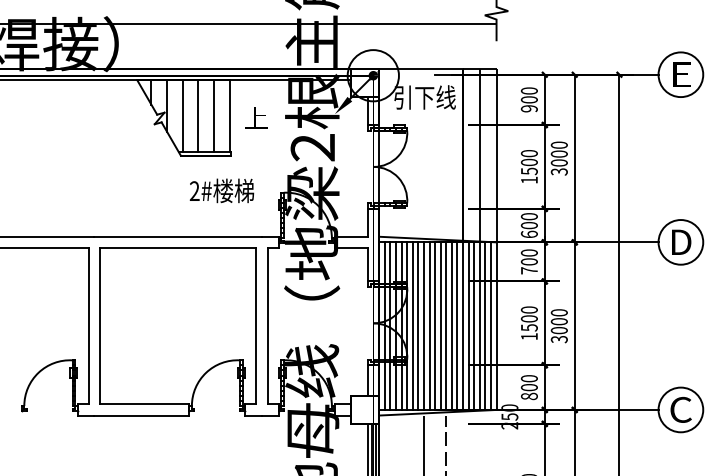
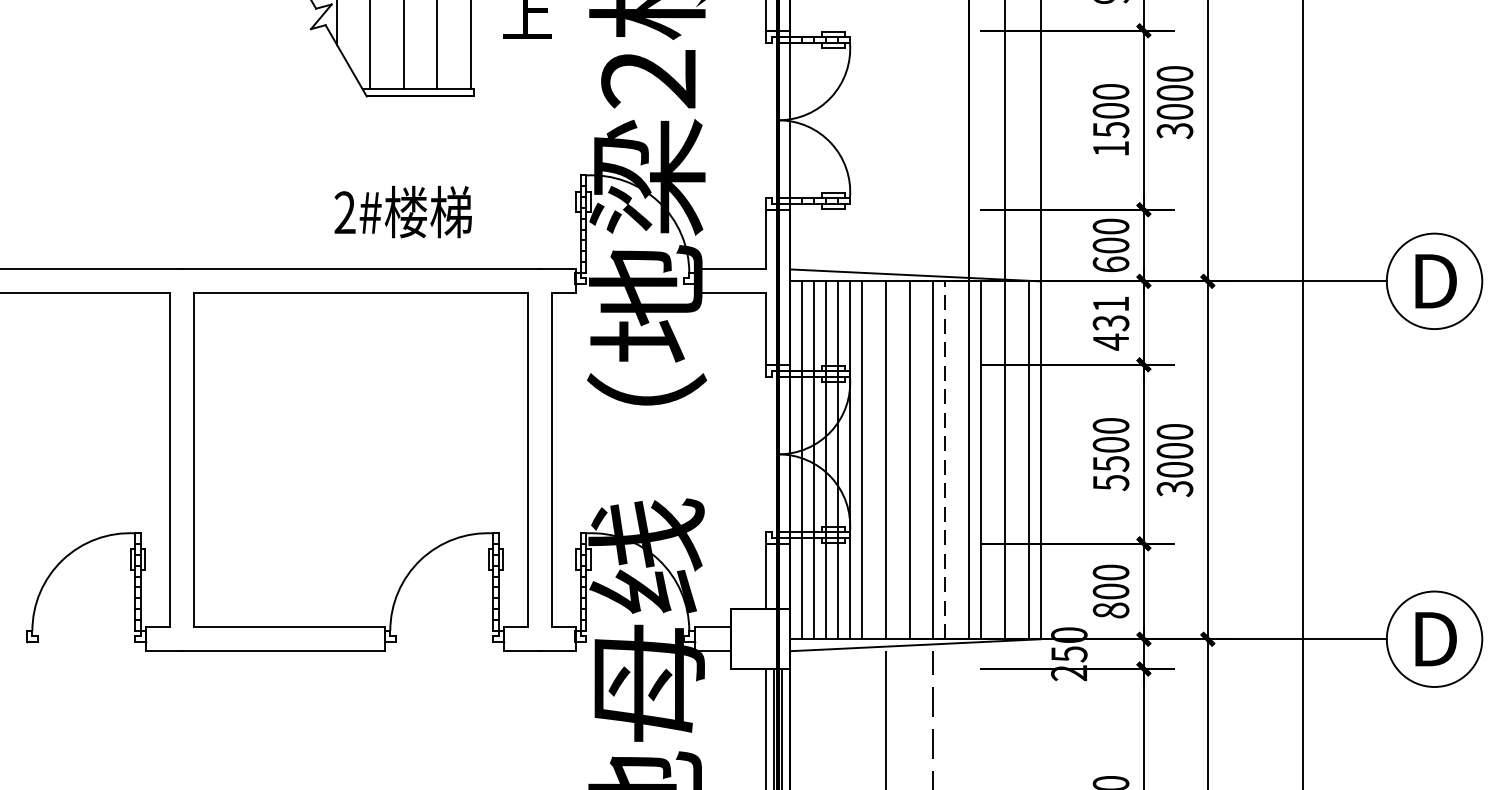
text: (221, 190) -> (402, 211), moved
text: (528, 261) -> (1109, 322), 700 -> 431
line: (418, 325) -> (874, 458), removed
line: (429, 325) -> (897, 458), removed
line: (440, 325) -> (921, 458), removed
line: (457, 325) -> (957, 458), removed
line: (474, 325) -> (993, 458), removed
line: (485, 325) -> (1017, 458), removed
line: (451, 326) -> (944, 461), solid -> dashed
text: (529, 336) -> (1111, 482), 1500 -> 5500
text: (680, 409) -> (1433, 638), C -> D

